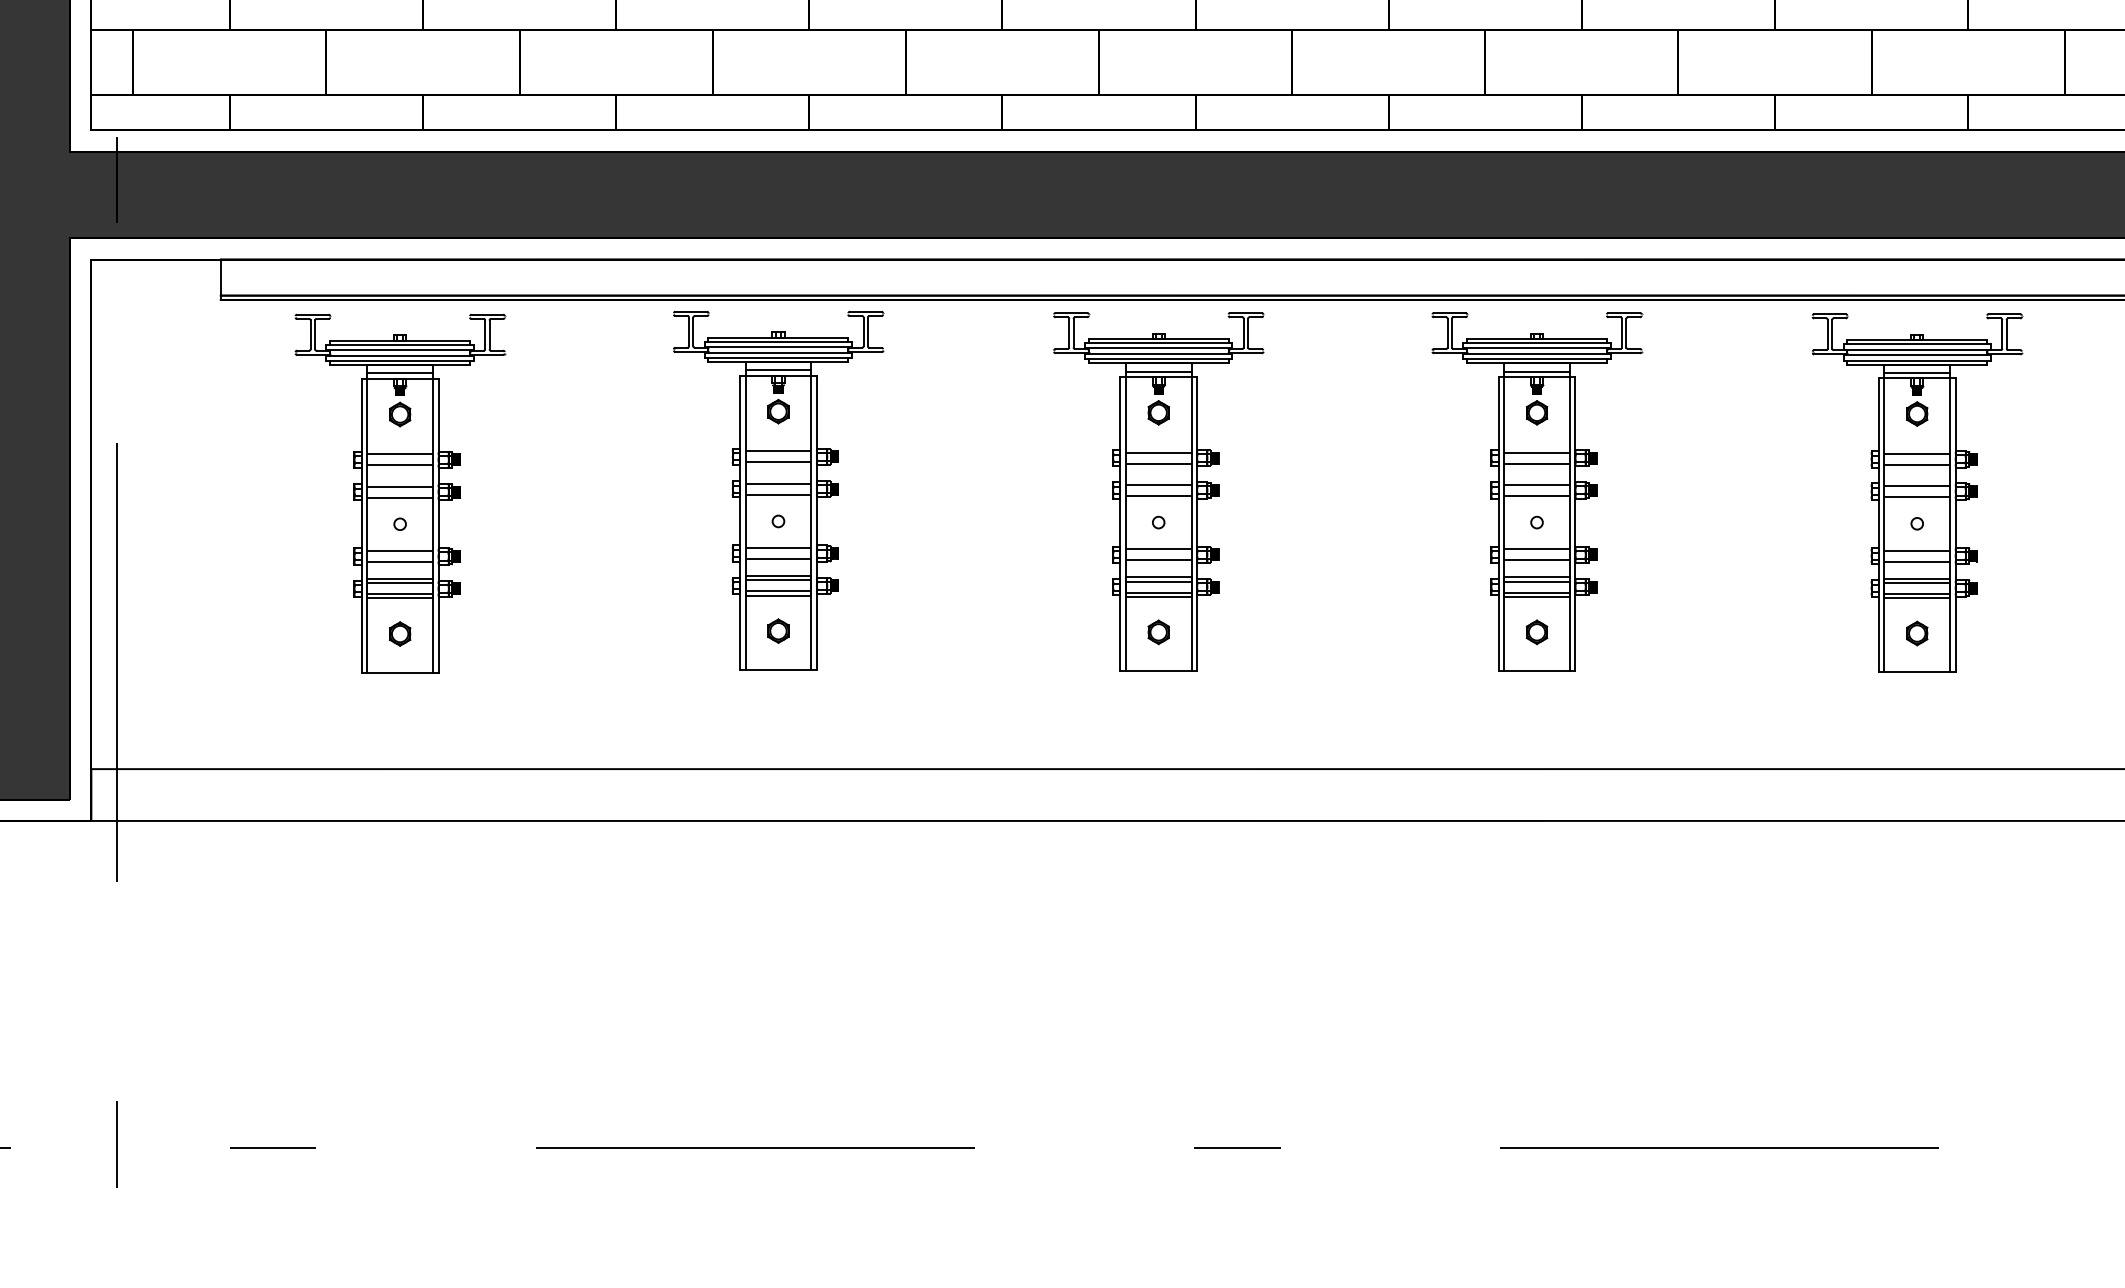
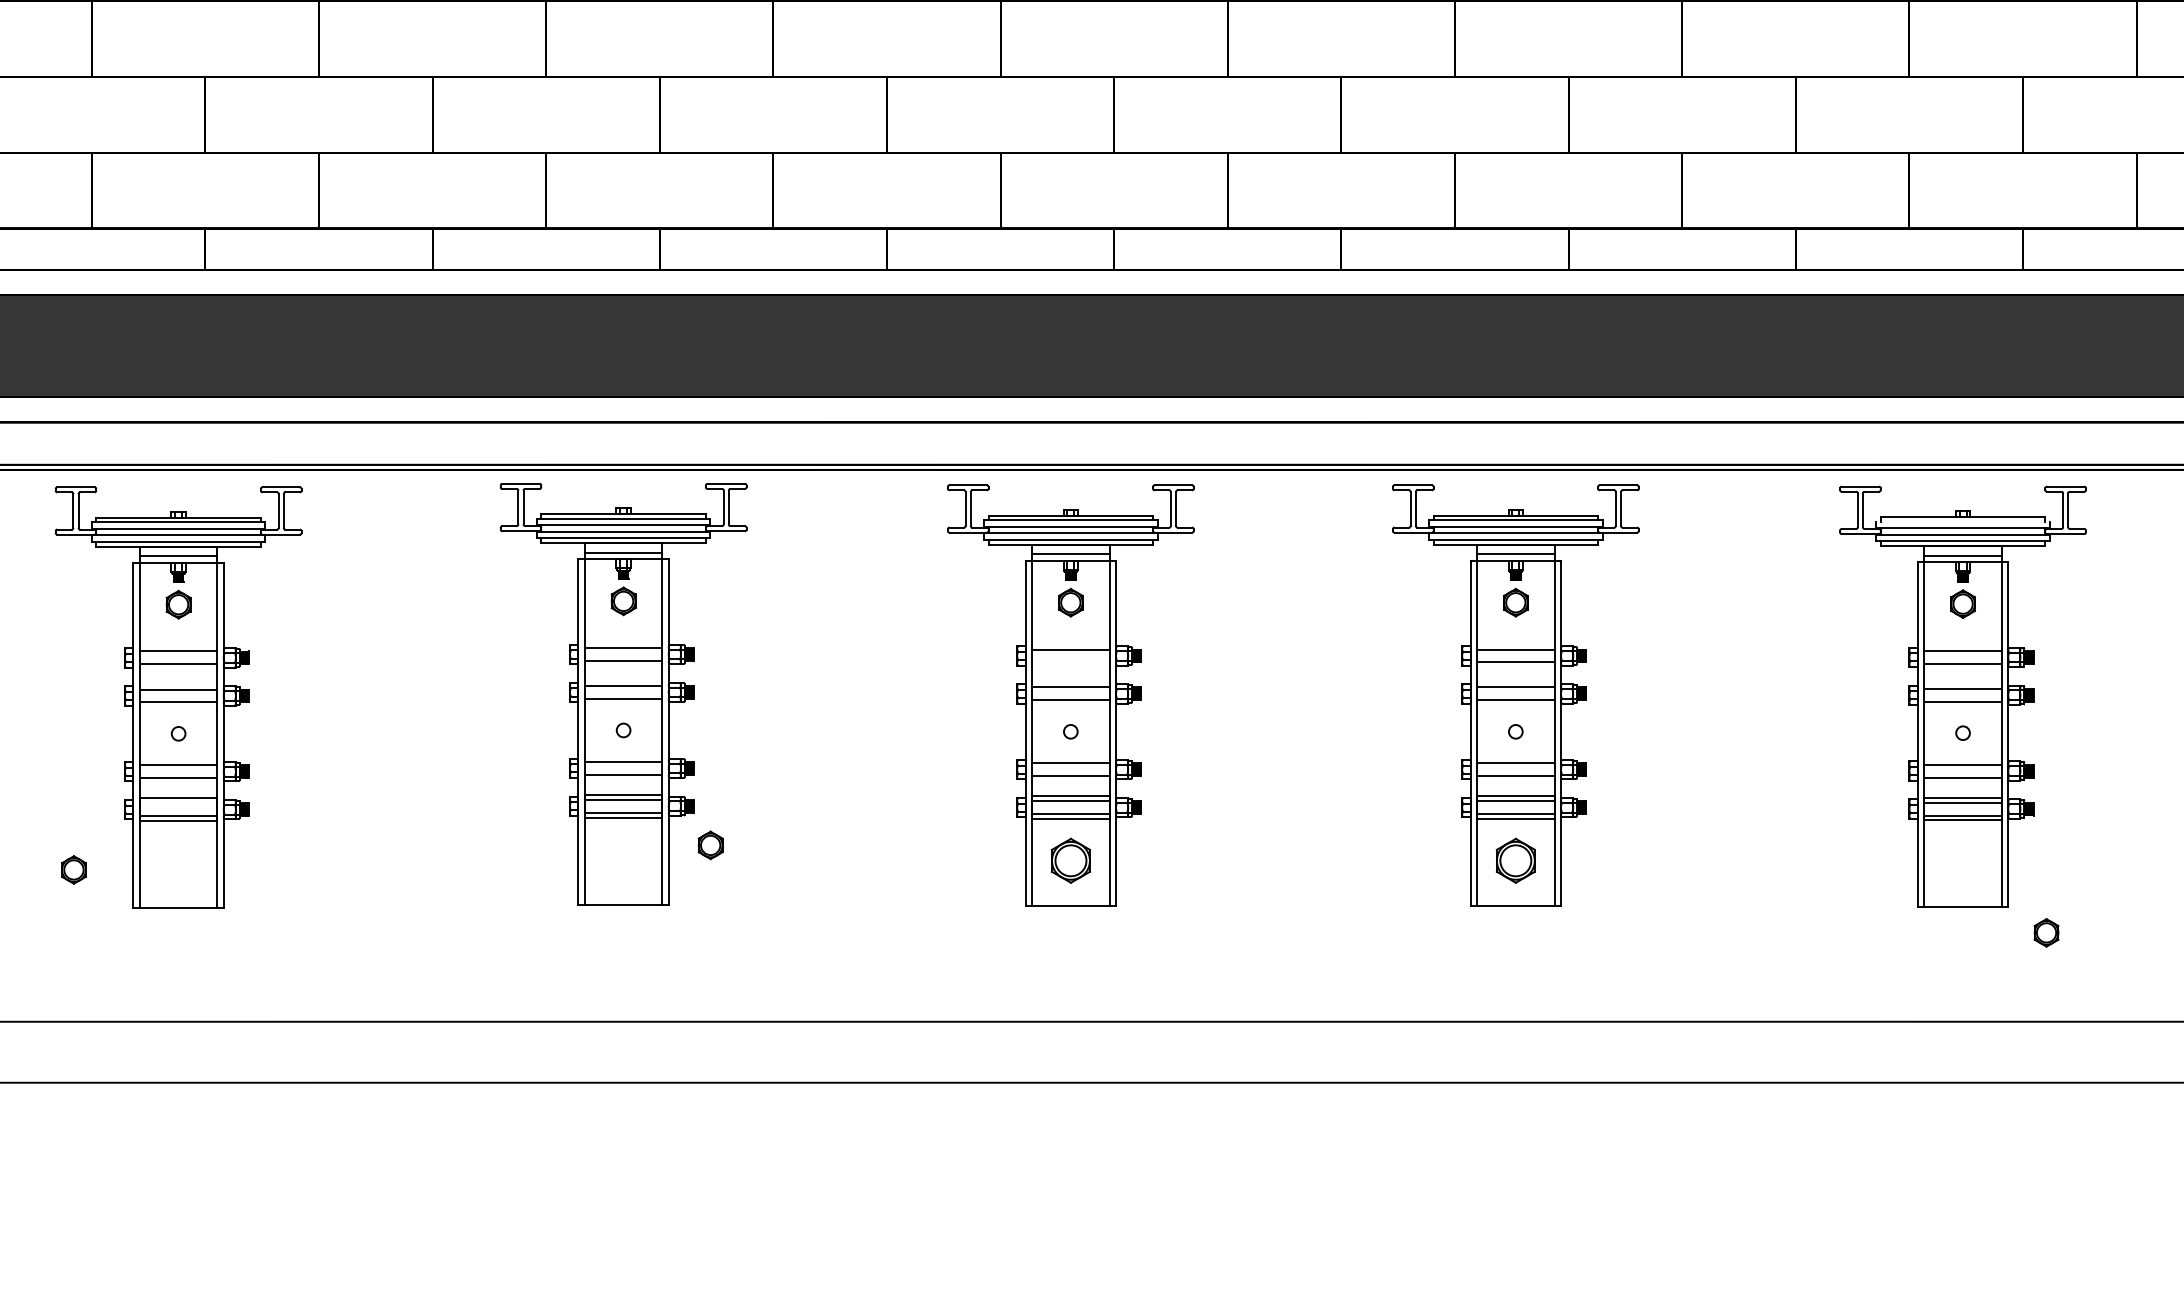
line: (1917, 344) -> (1963, 522), removed
line: (1158, 463) -> (1070, 662), removed
line: (400, 583) -> (179, 803), removed
part: (778, 630) -> (710, 844), moved
part: (1158, 632) -> (1070, 861), size x1.6
part: (1536, 632) -> (1515, 861), size x1.6
part: (400, 633) -> (74, 869), moved
part: (1917, 633) -> (2046, 932), moved

